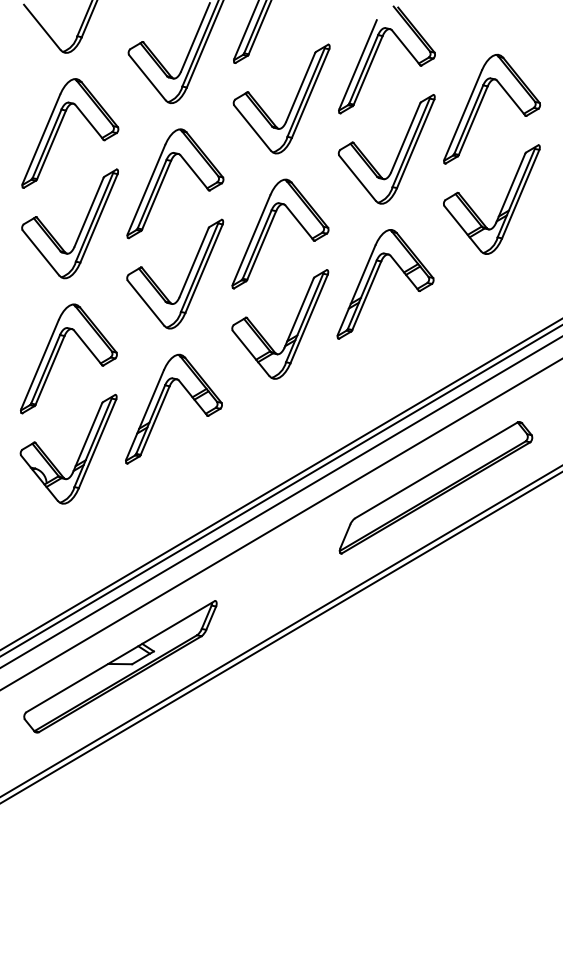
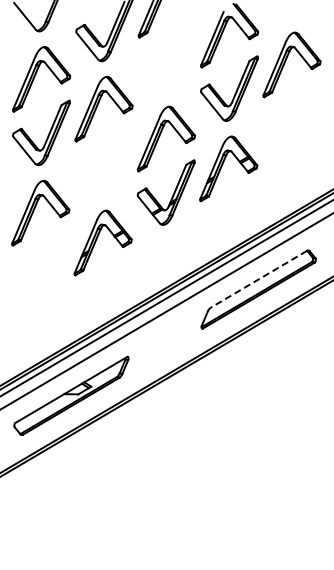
part: (292, 101) -> (173, 60), removed
part: (503, 201) -> (298, 119), removed
part: (184, 280) -> (109, 166), removed
part: (78, 453) -> (46, 269), removed
line: (435, 470) -> (258, 279), solid -> dashed

